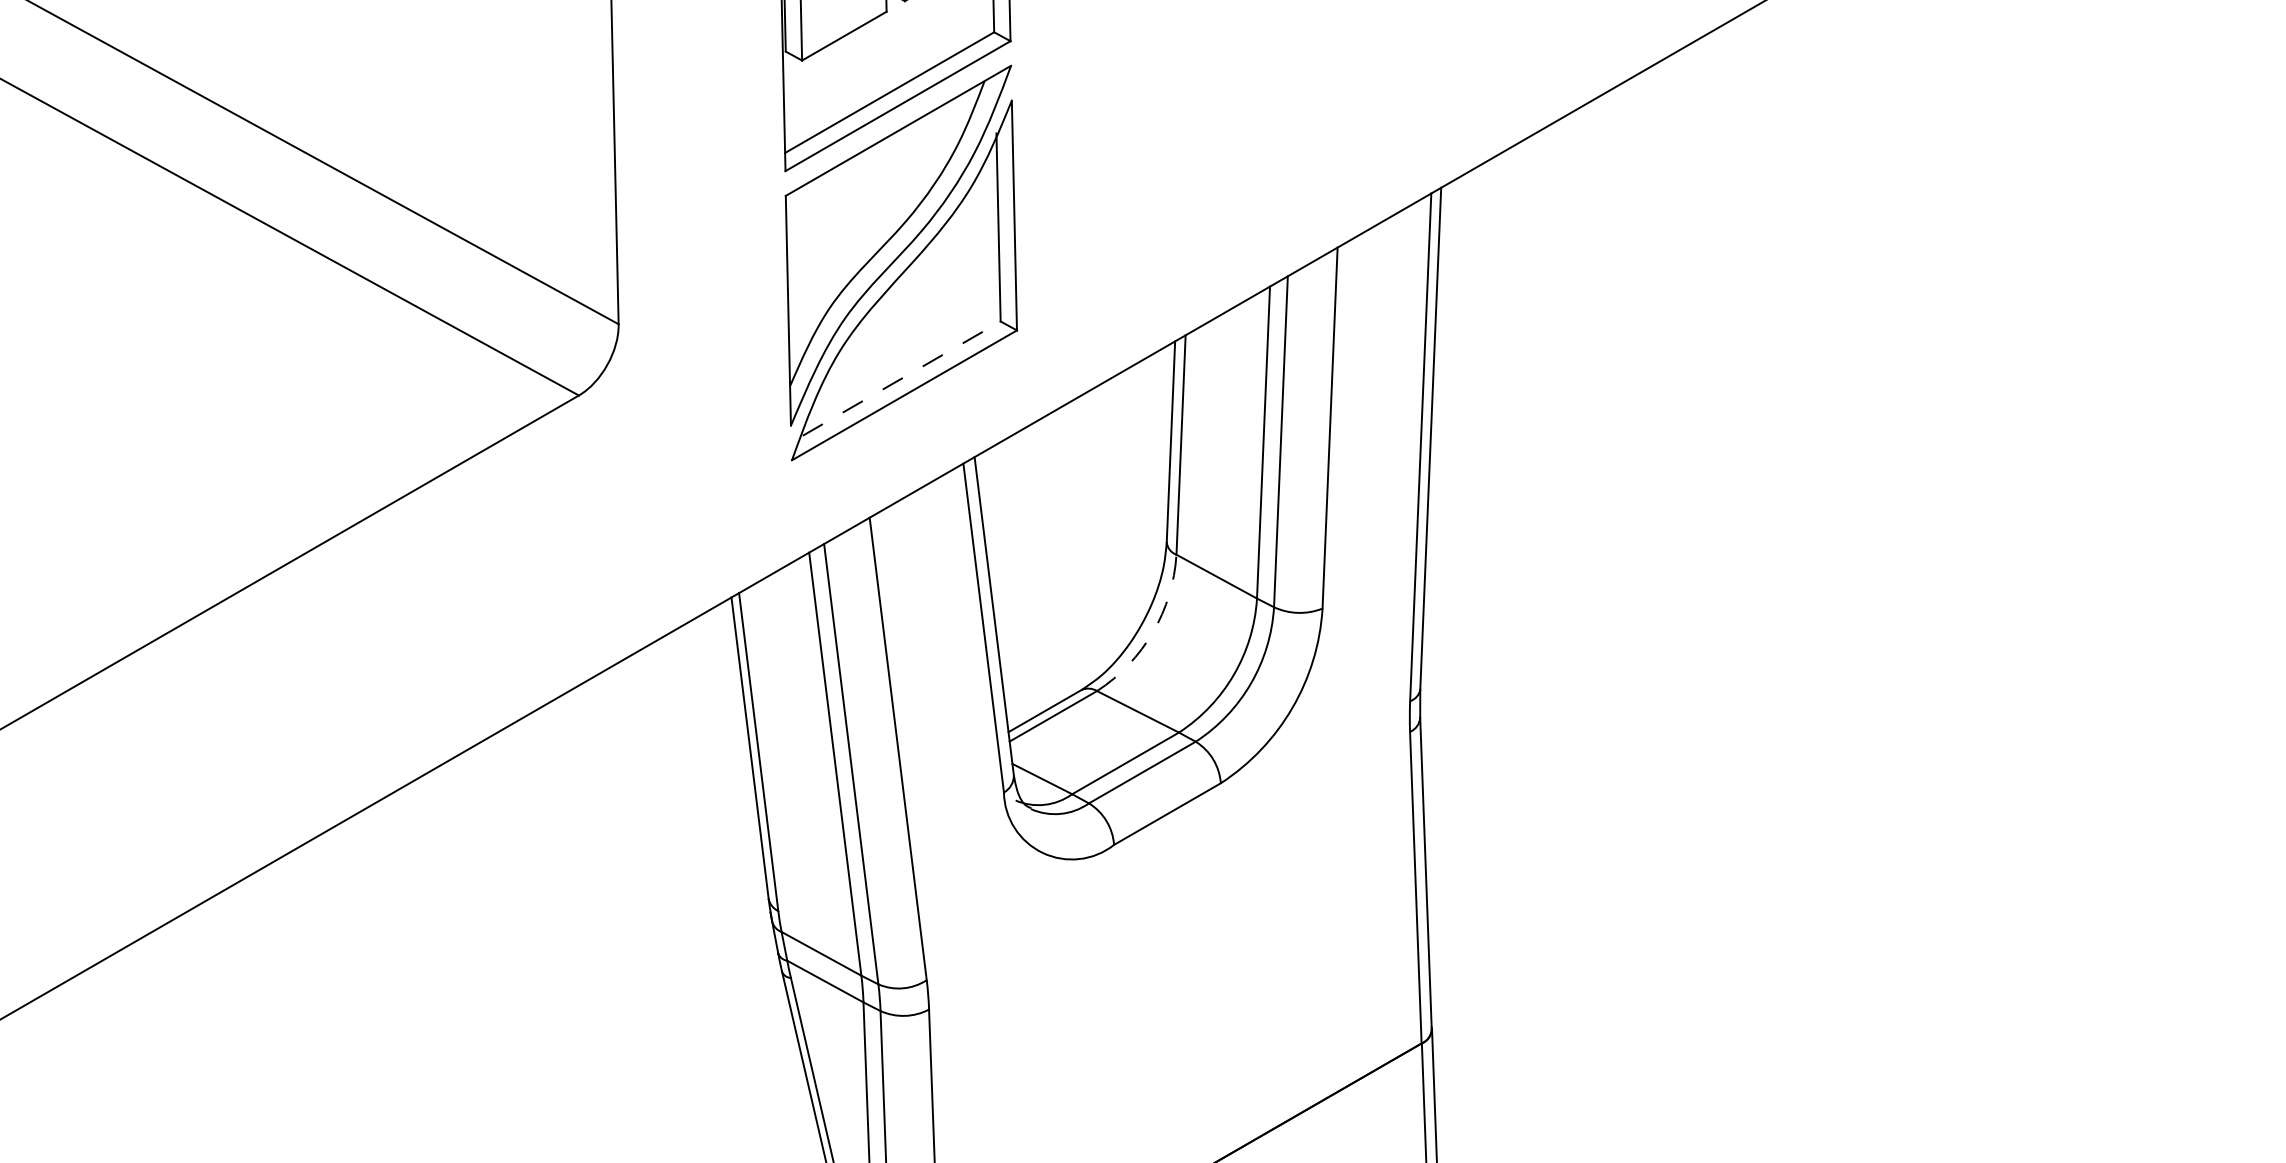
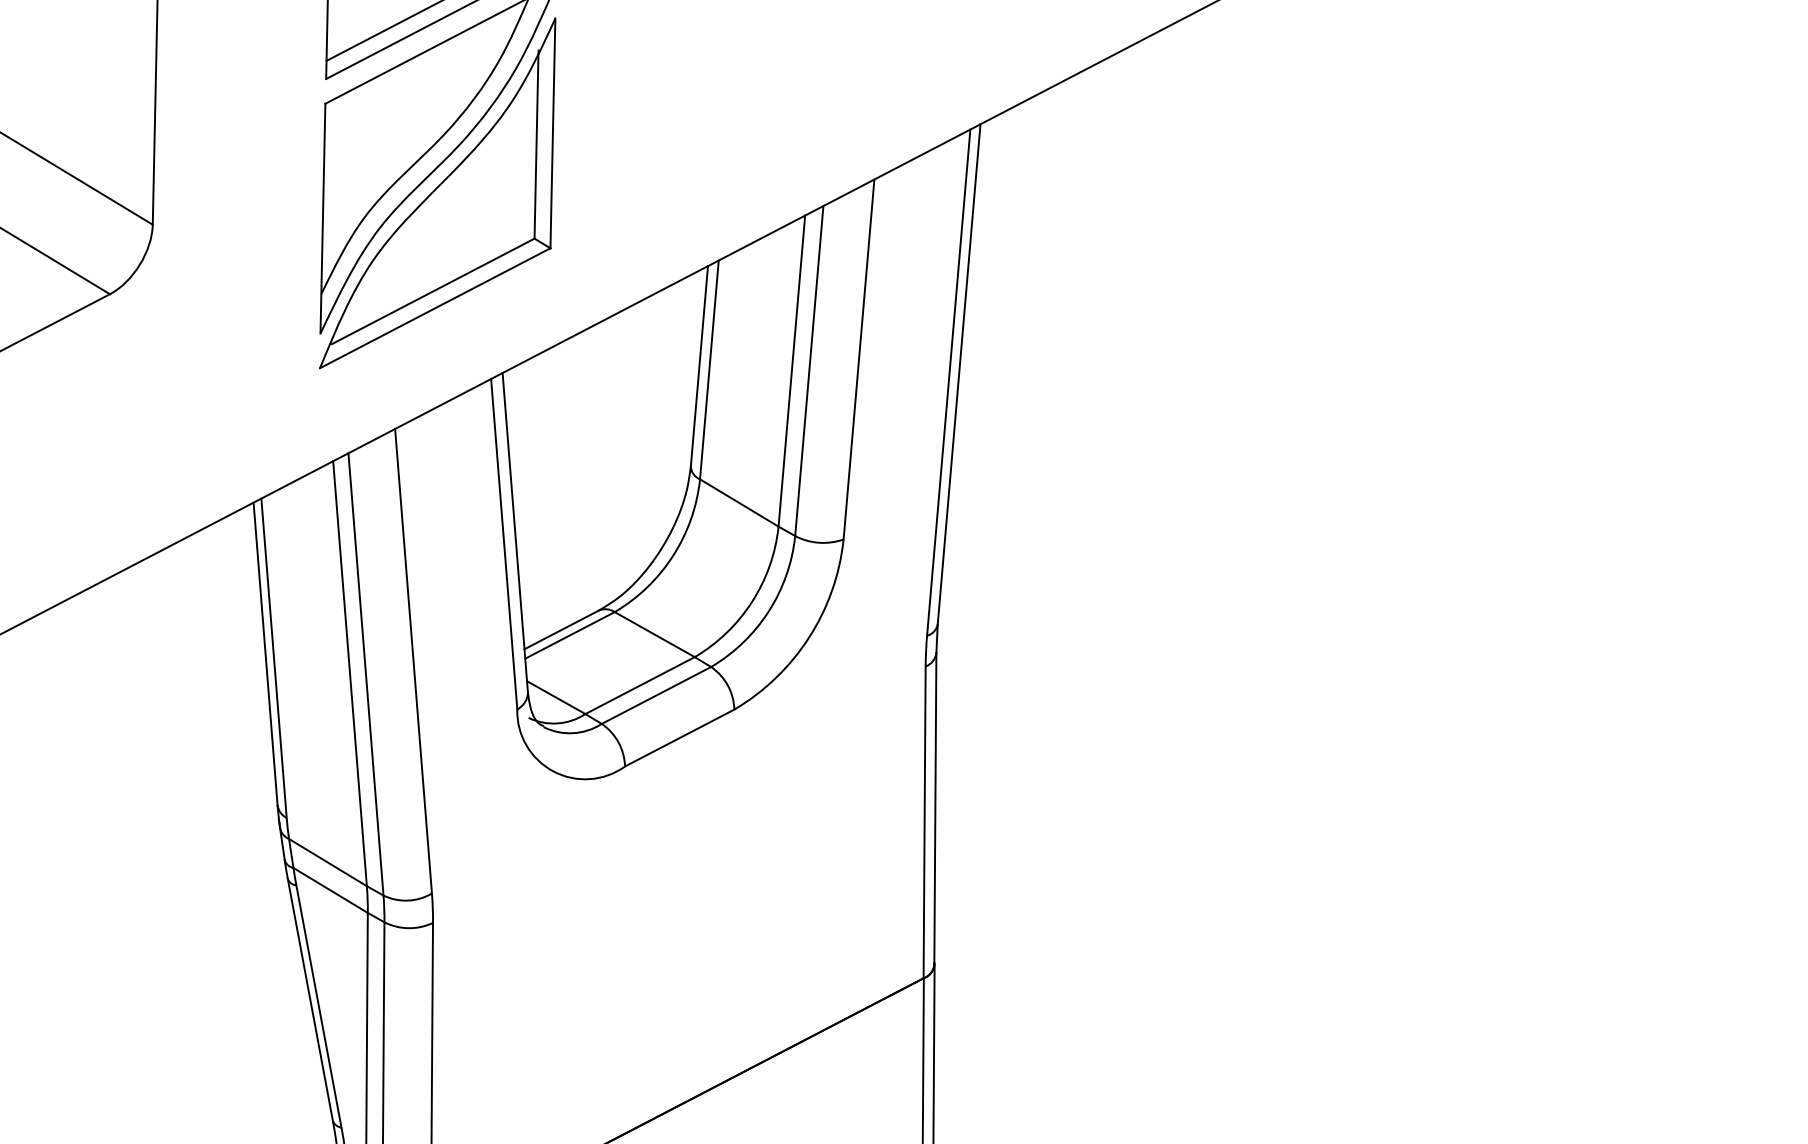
line: (902, 378) -> (433, 291), dashed -> solid
arc: (1152, 632) -> (672, 555), dashed -> solid

